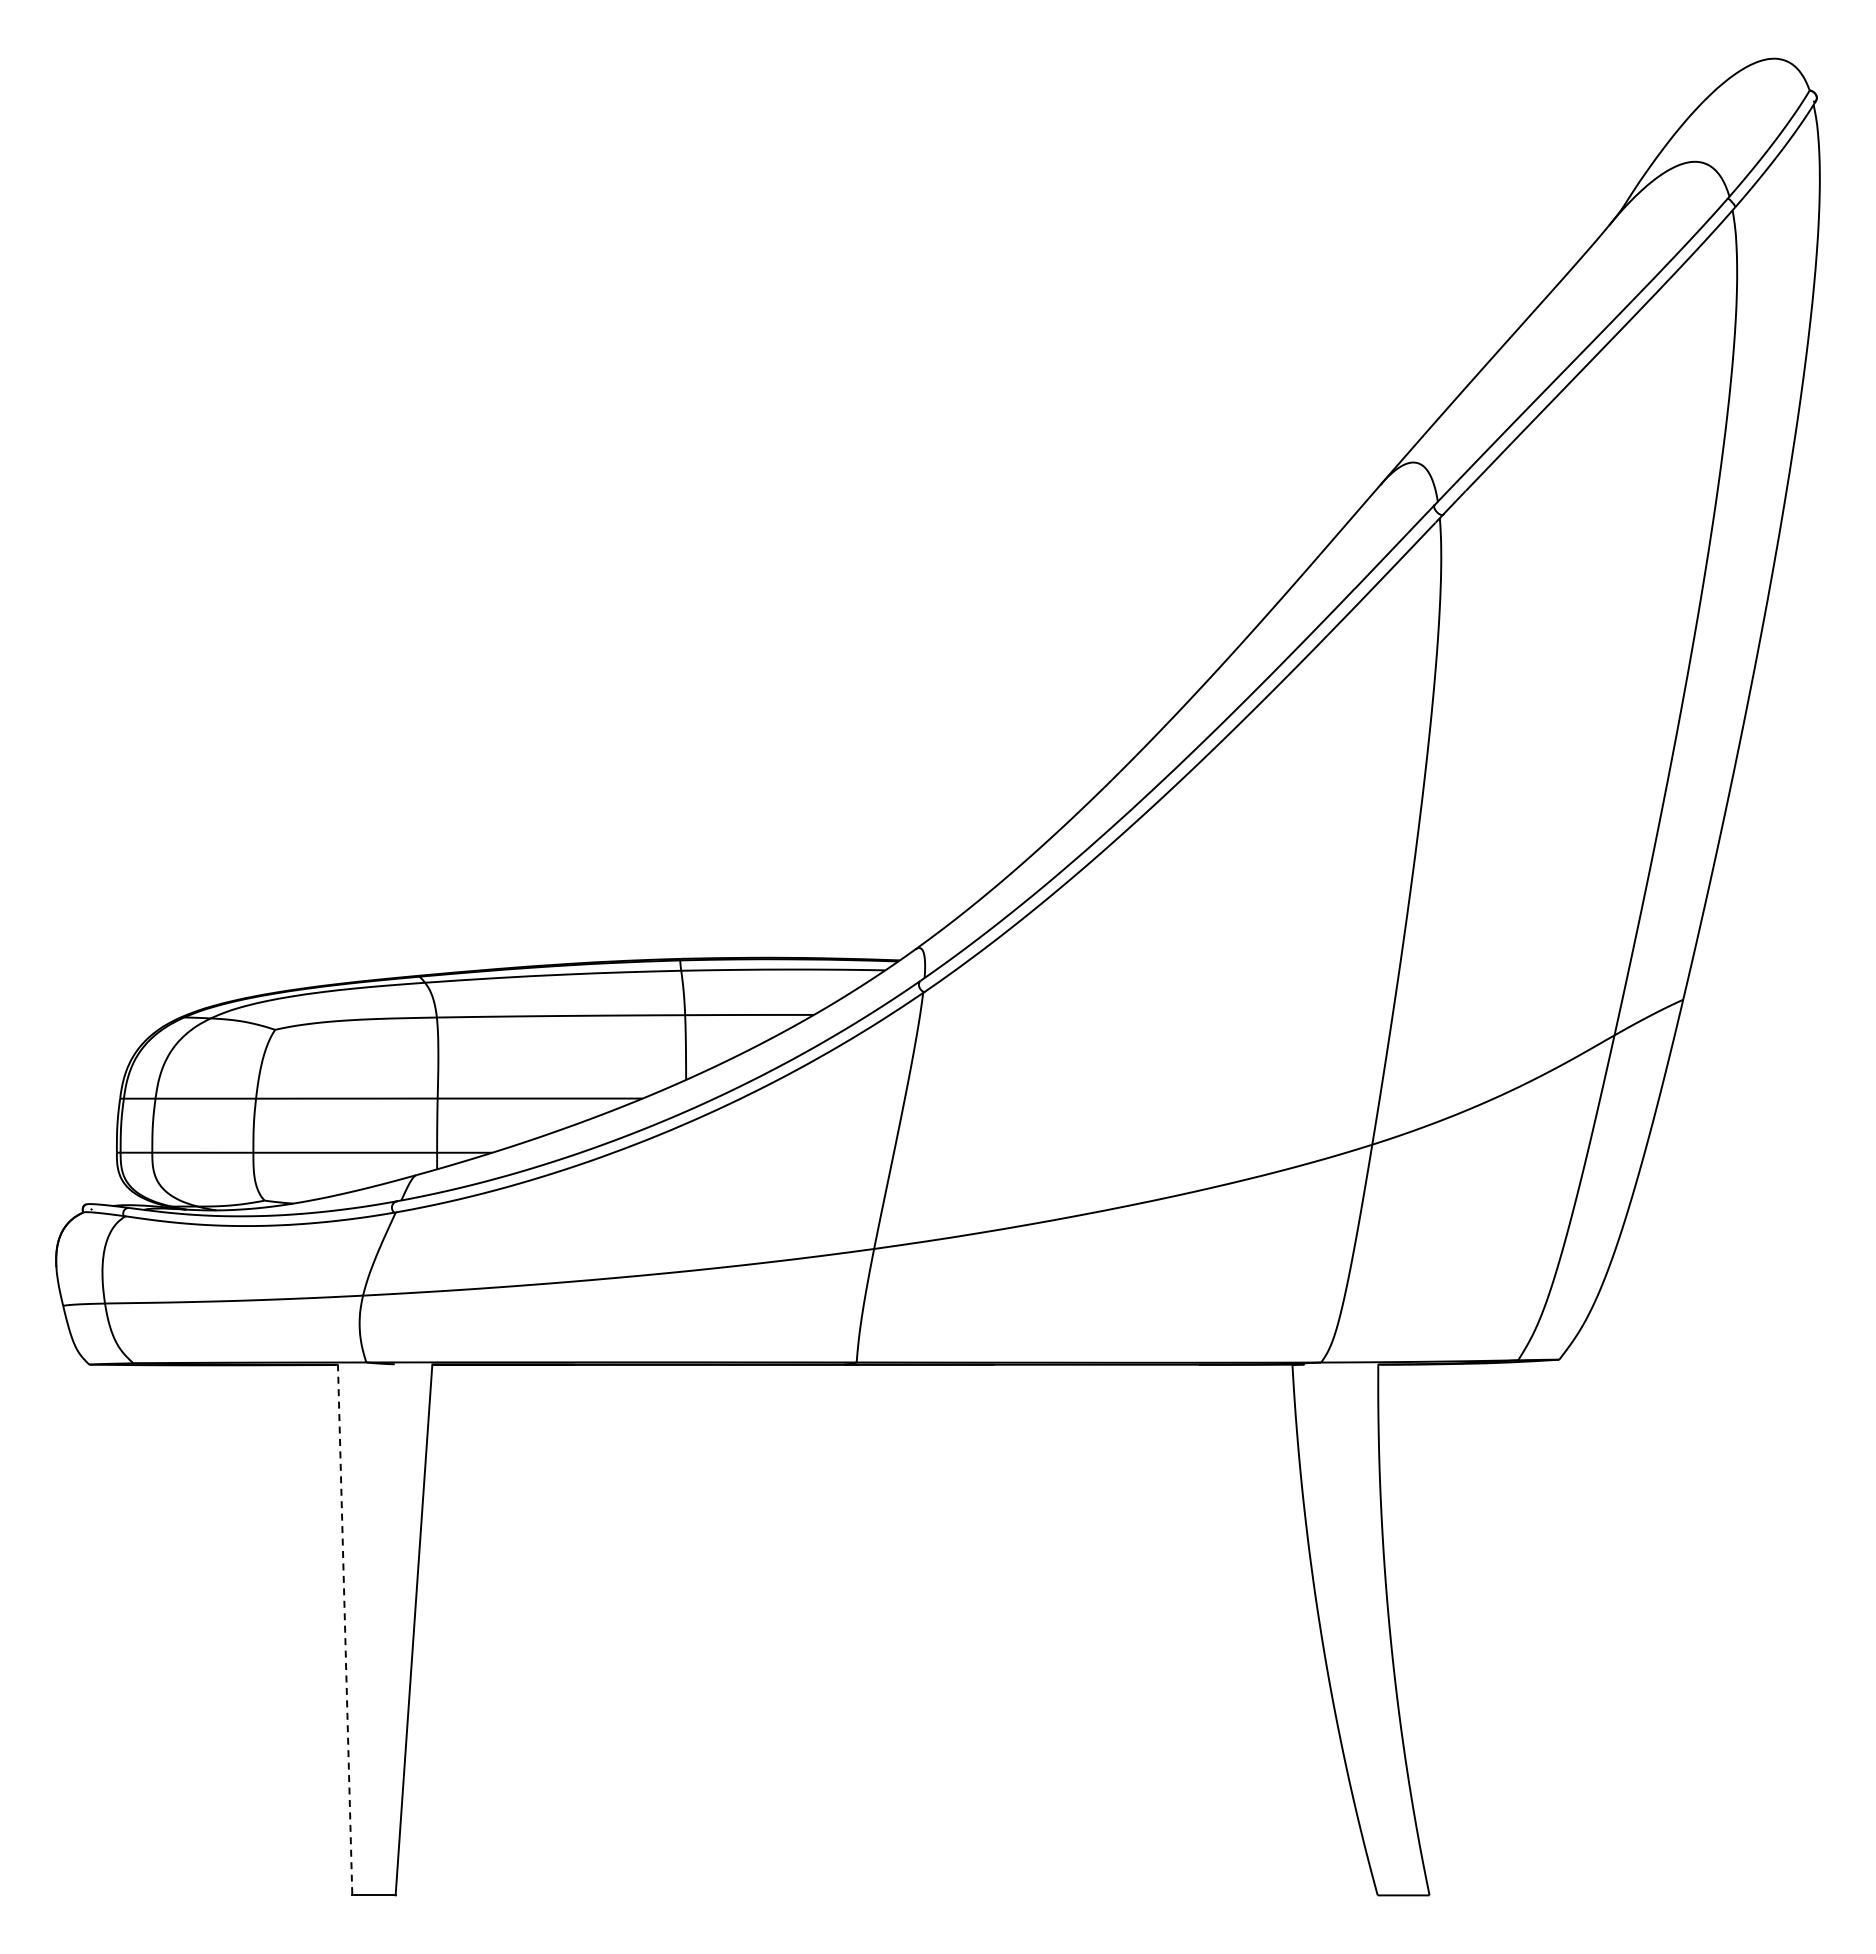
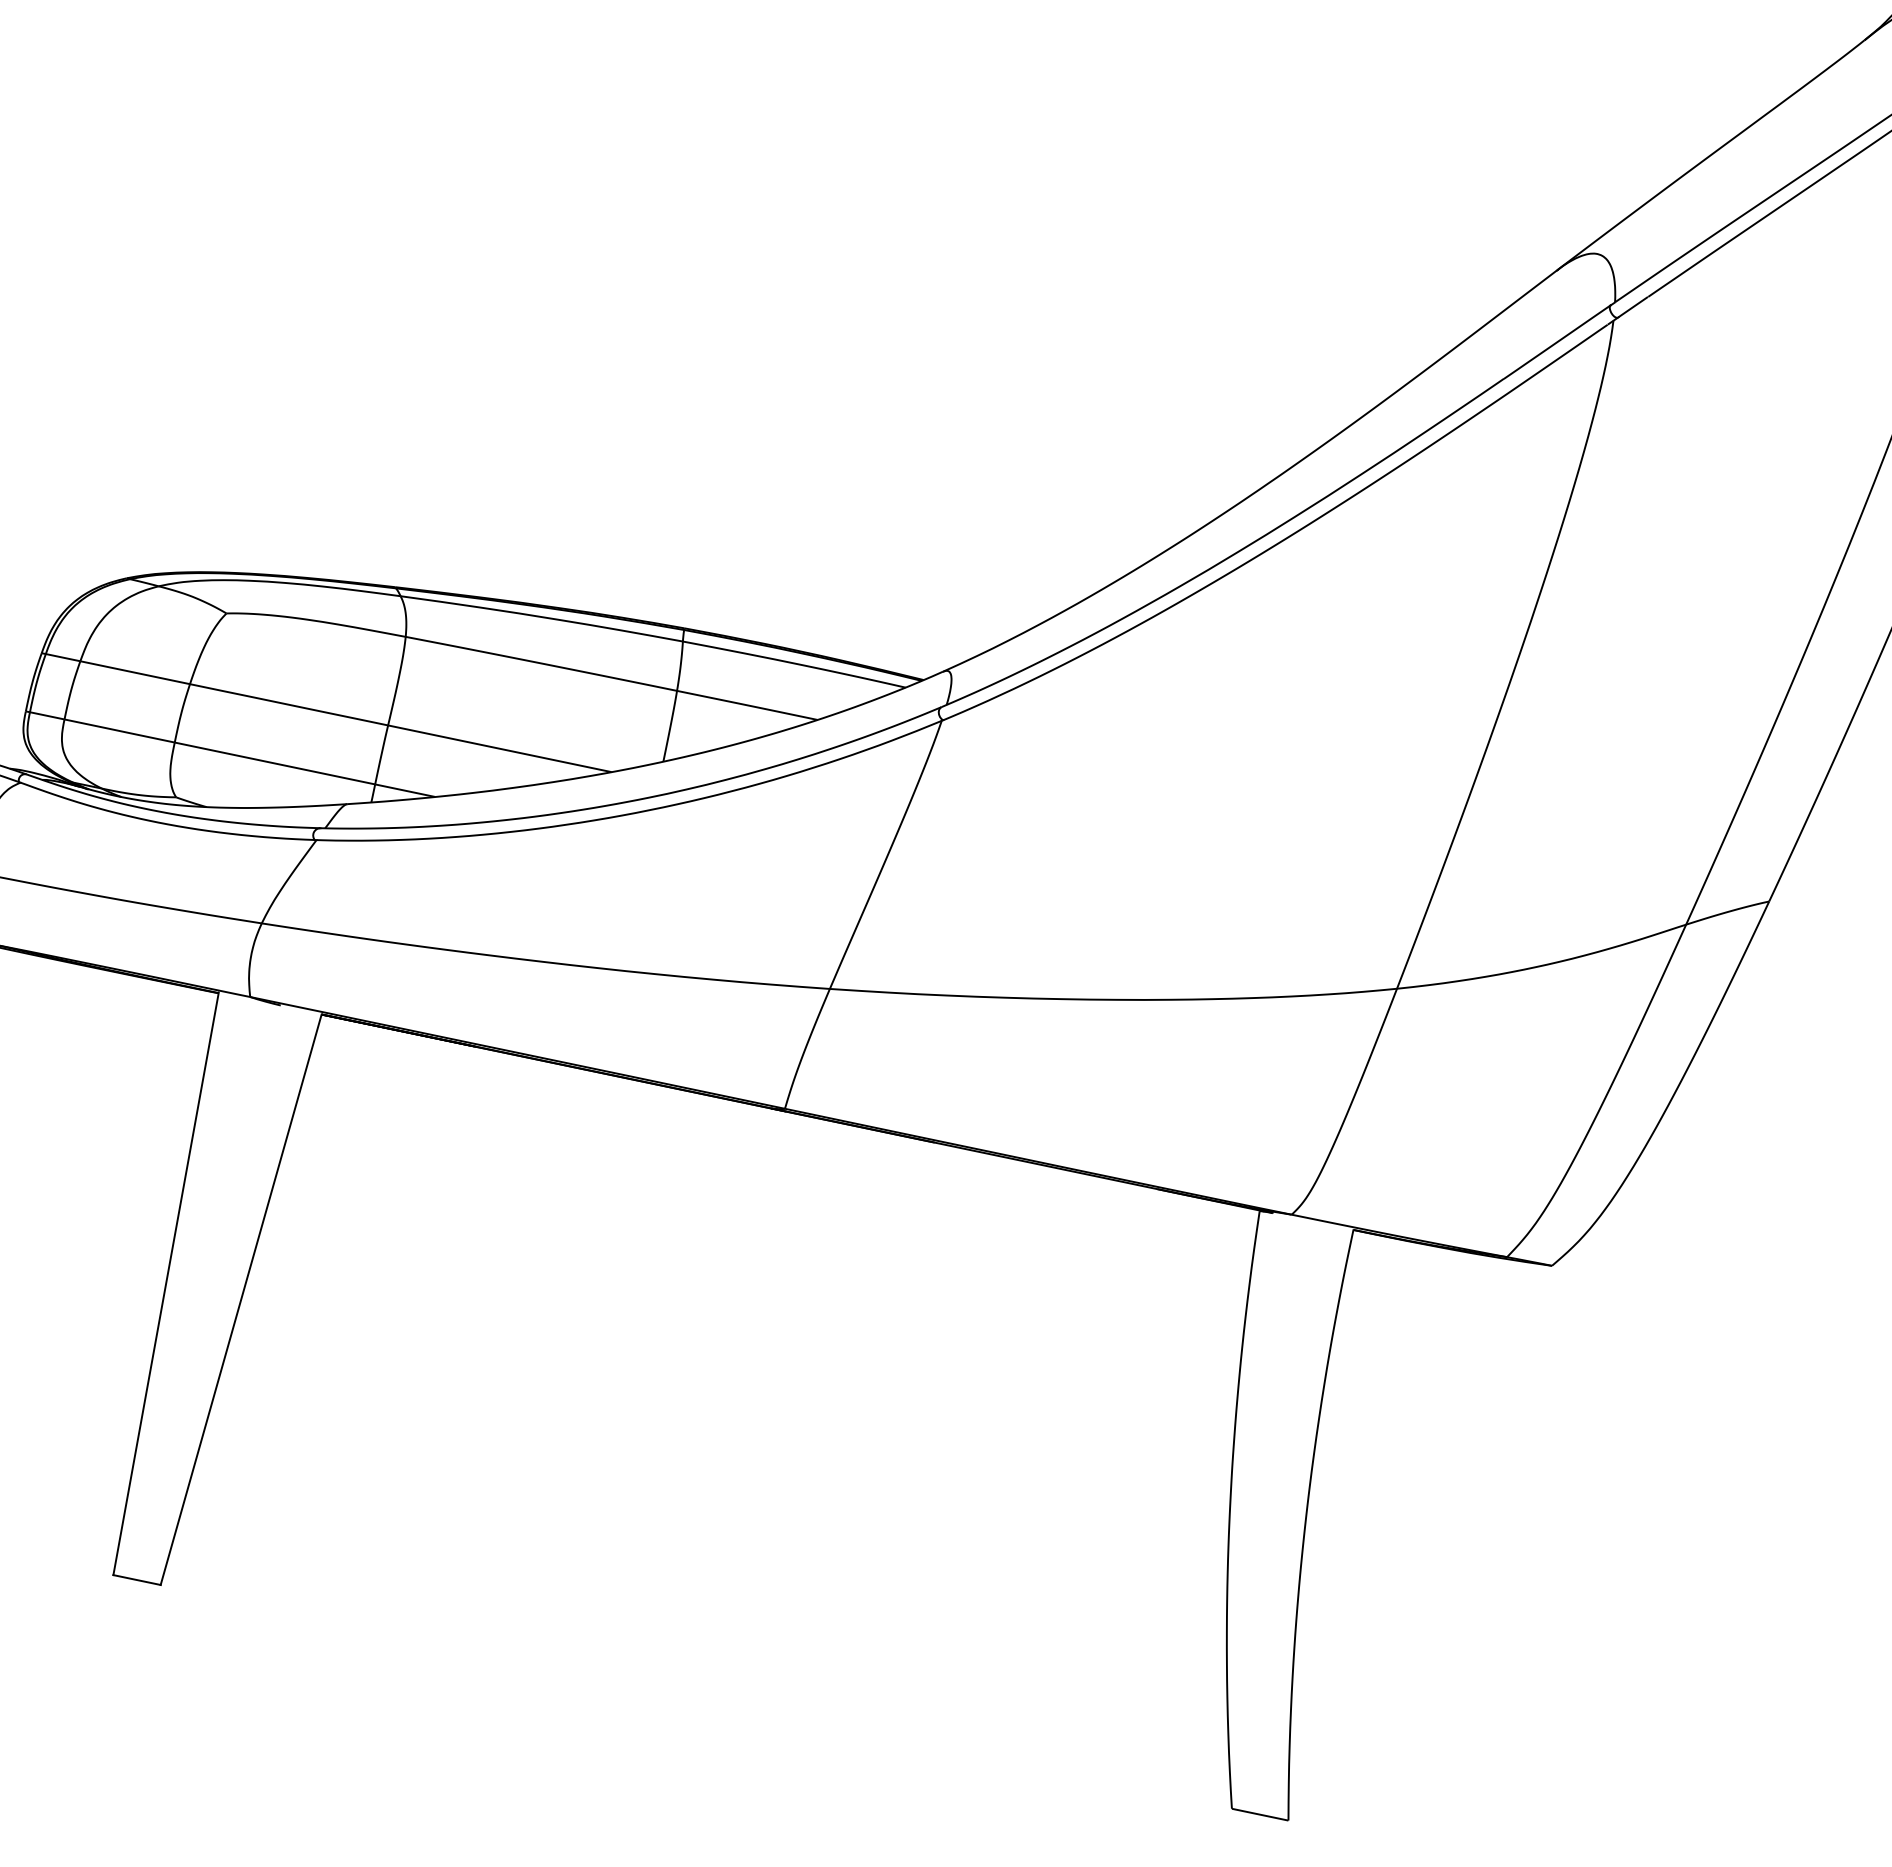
line: (345, 1629) -> (166, 1283), dashed -> solid

